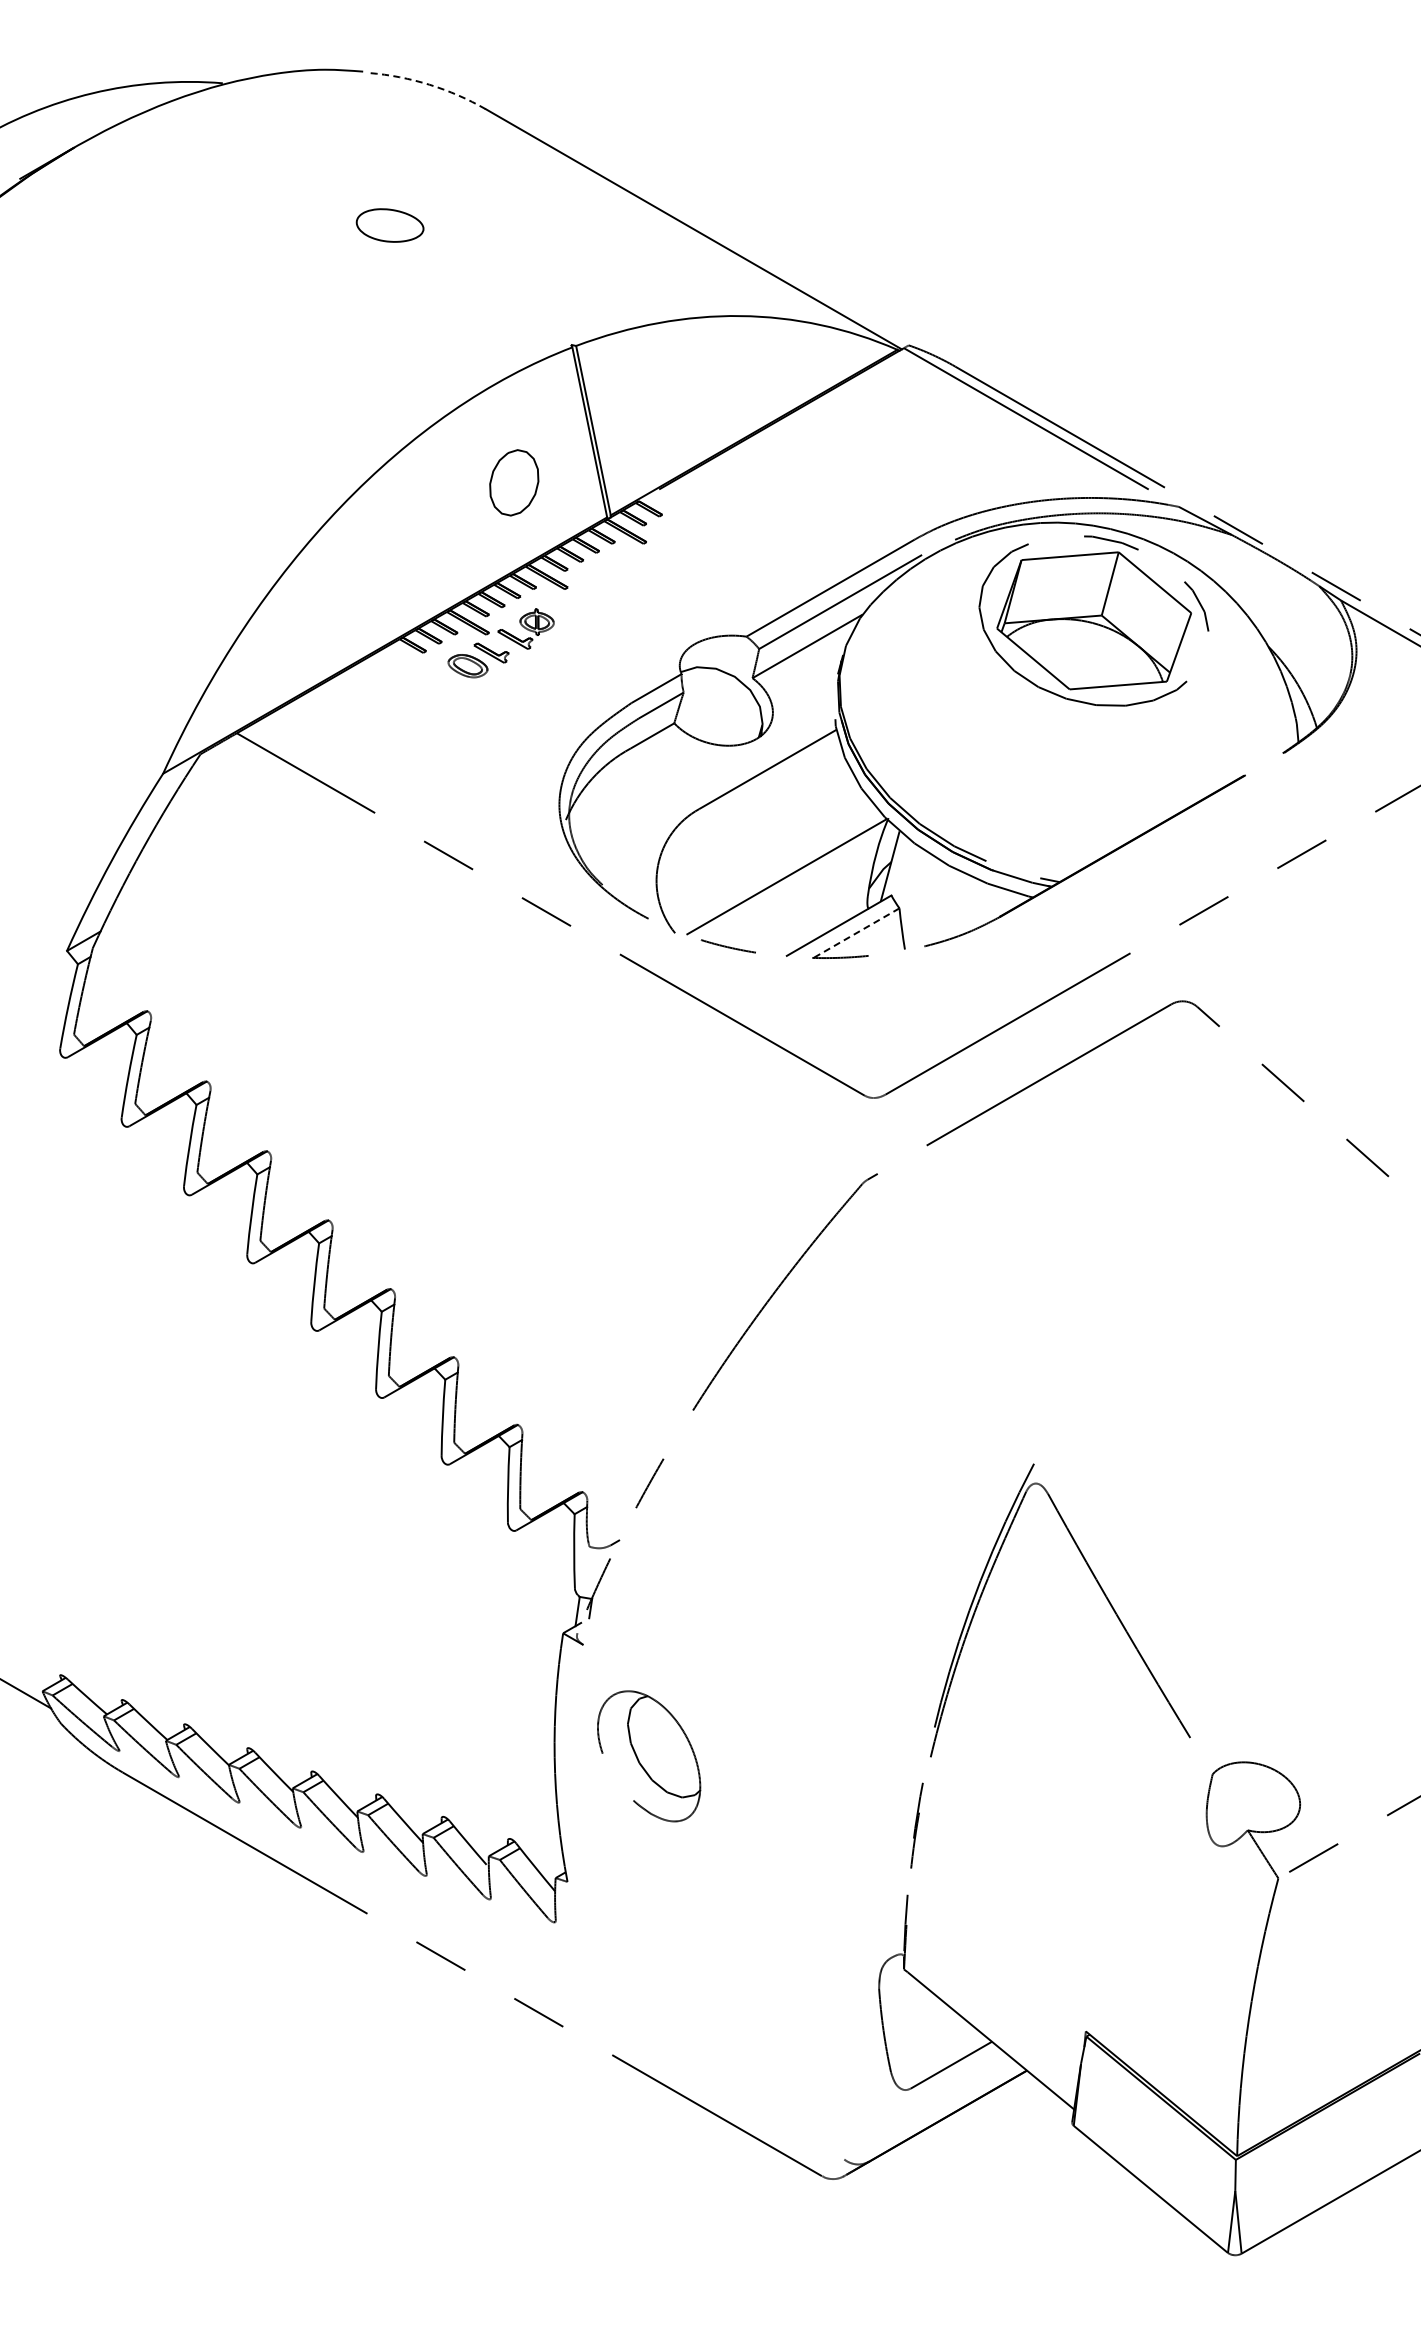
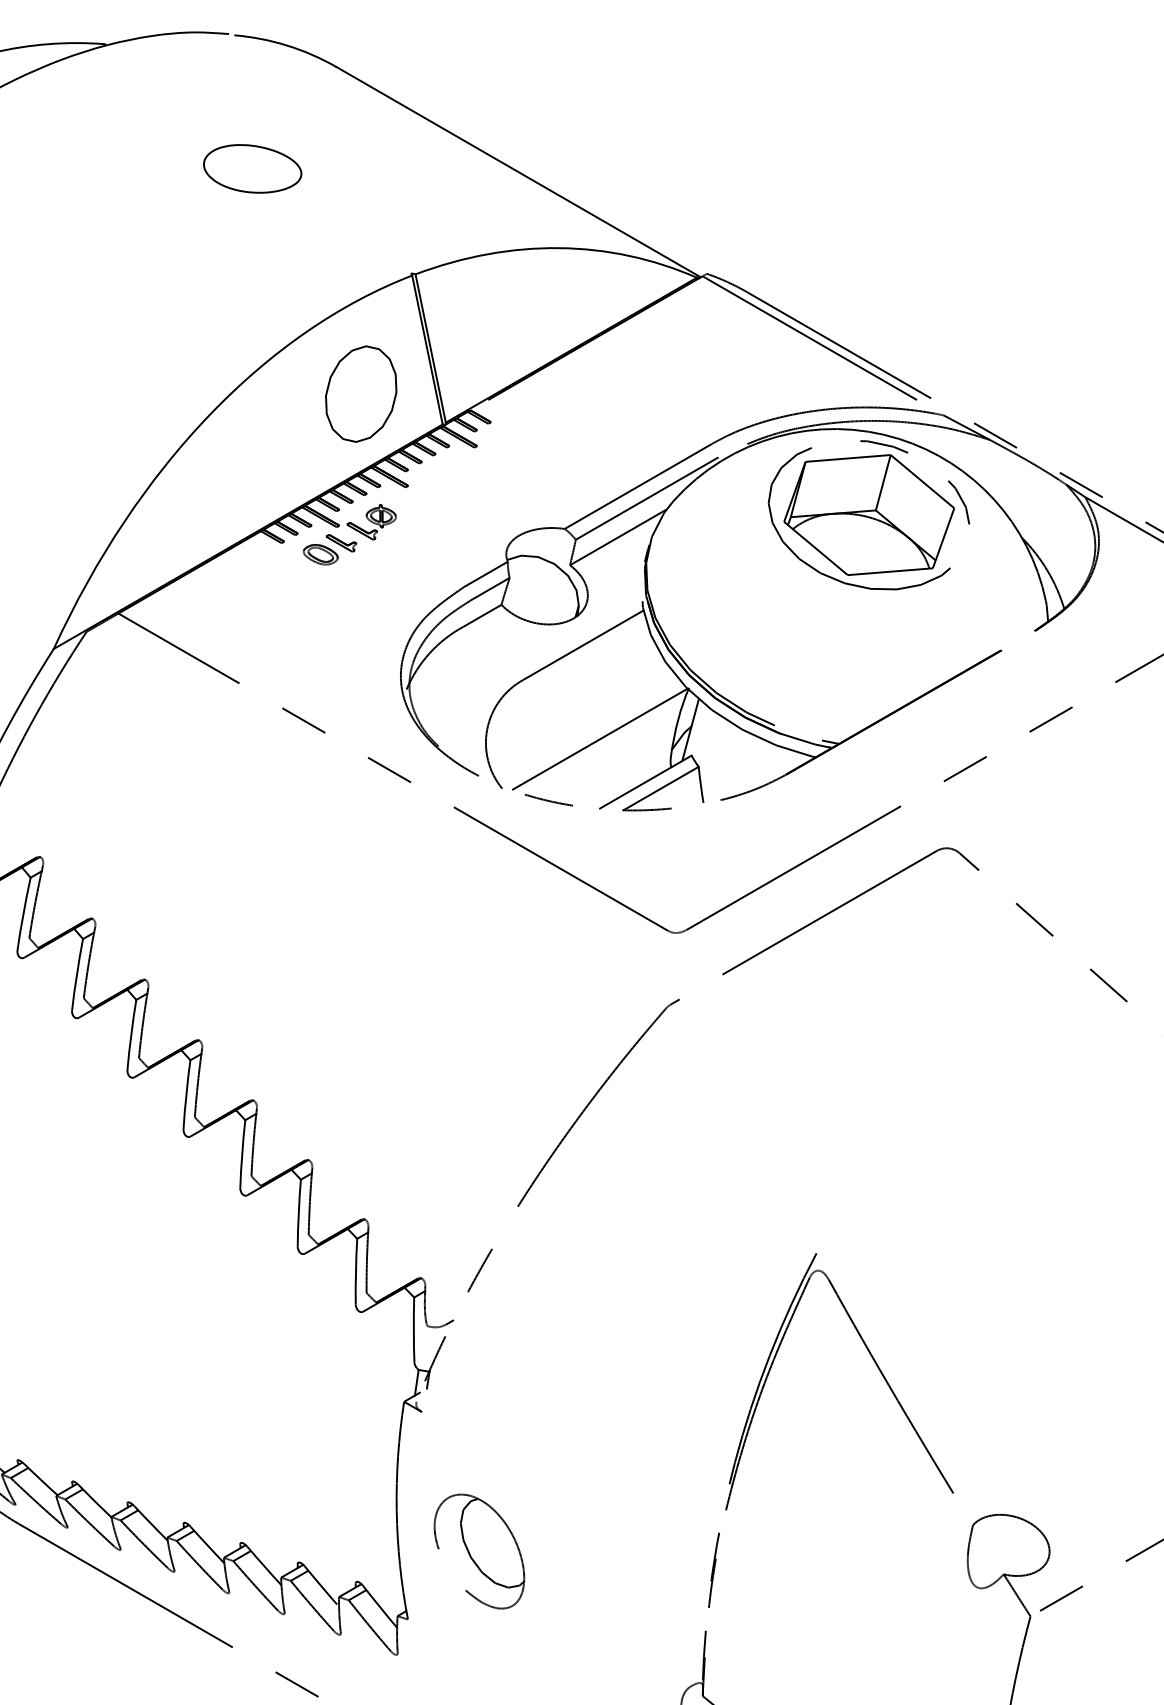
arc: (429, 84) -> (287, 45), dashed -> solid
part: (389, 225) -> (252, 168), size x1.67
part: (514, 482) -> (361, 393), size x1.67
line: (856, 933) -> (661, 788), dashed -> solid
part: (649, 1756) -> (479, 1551), moved

